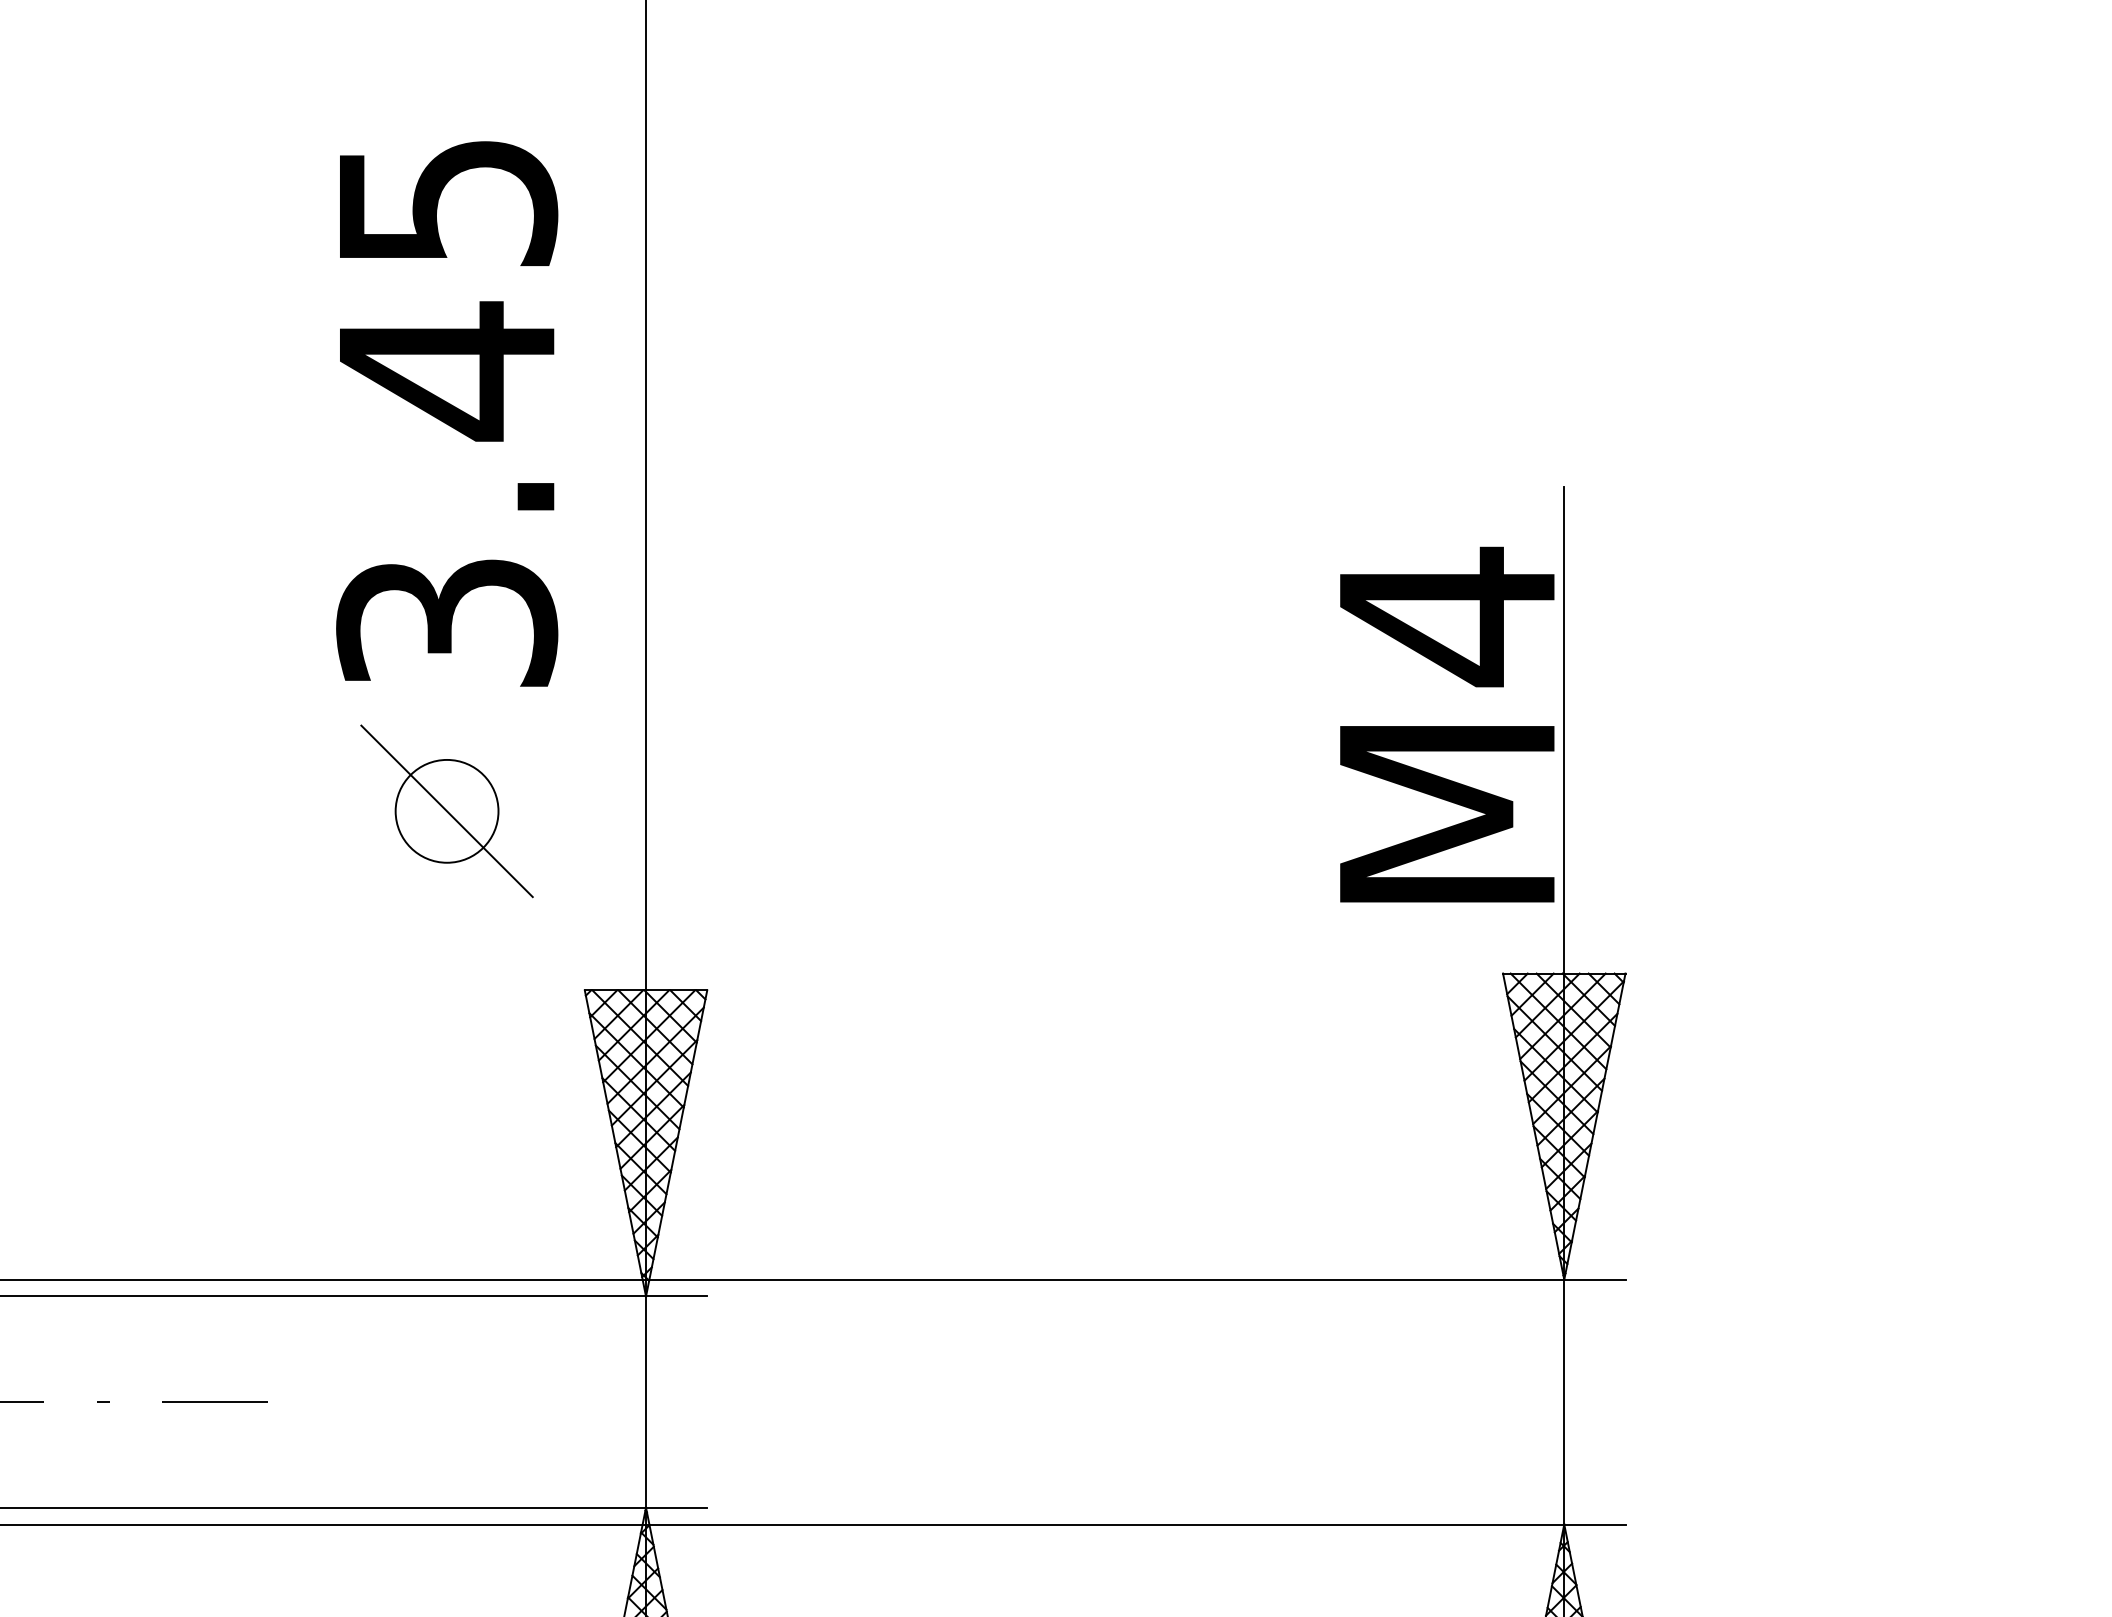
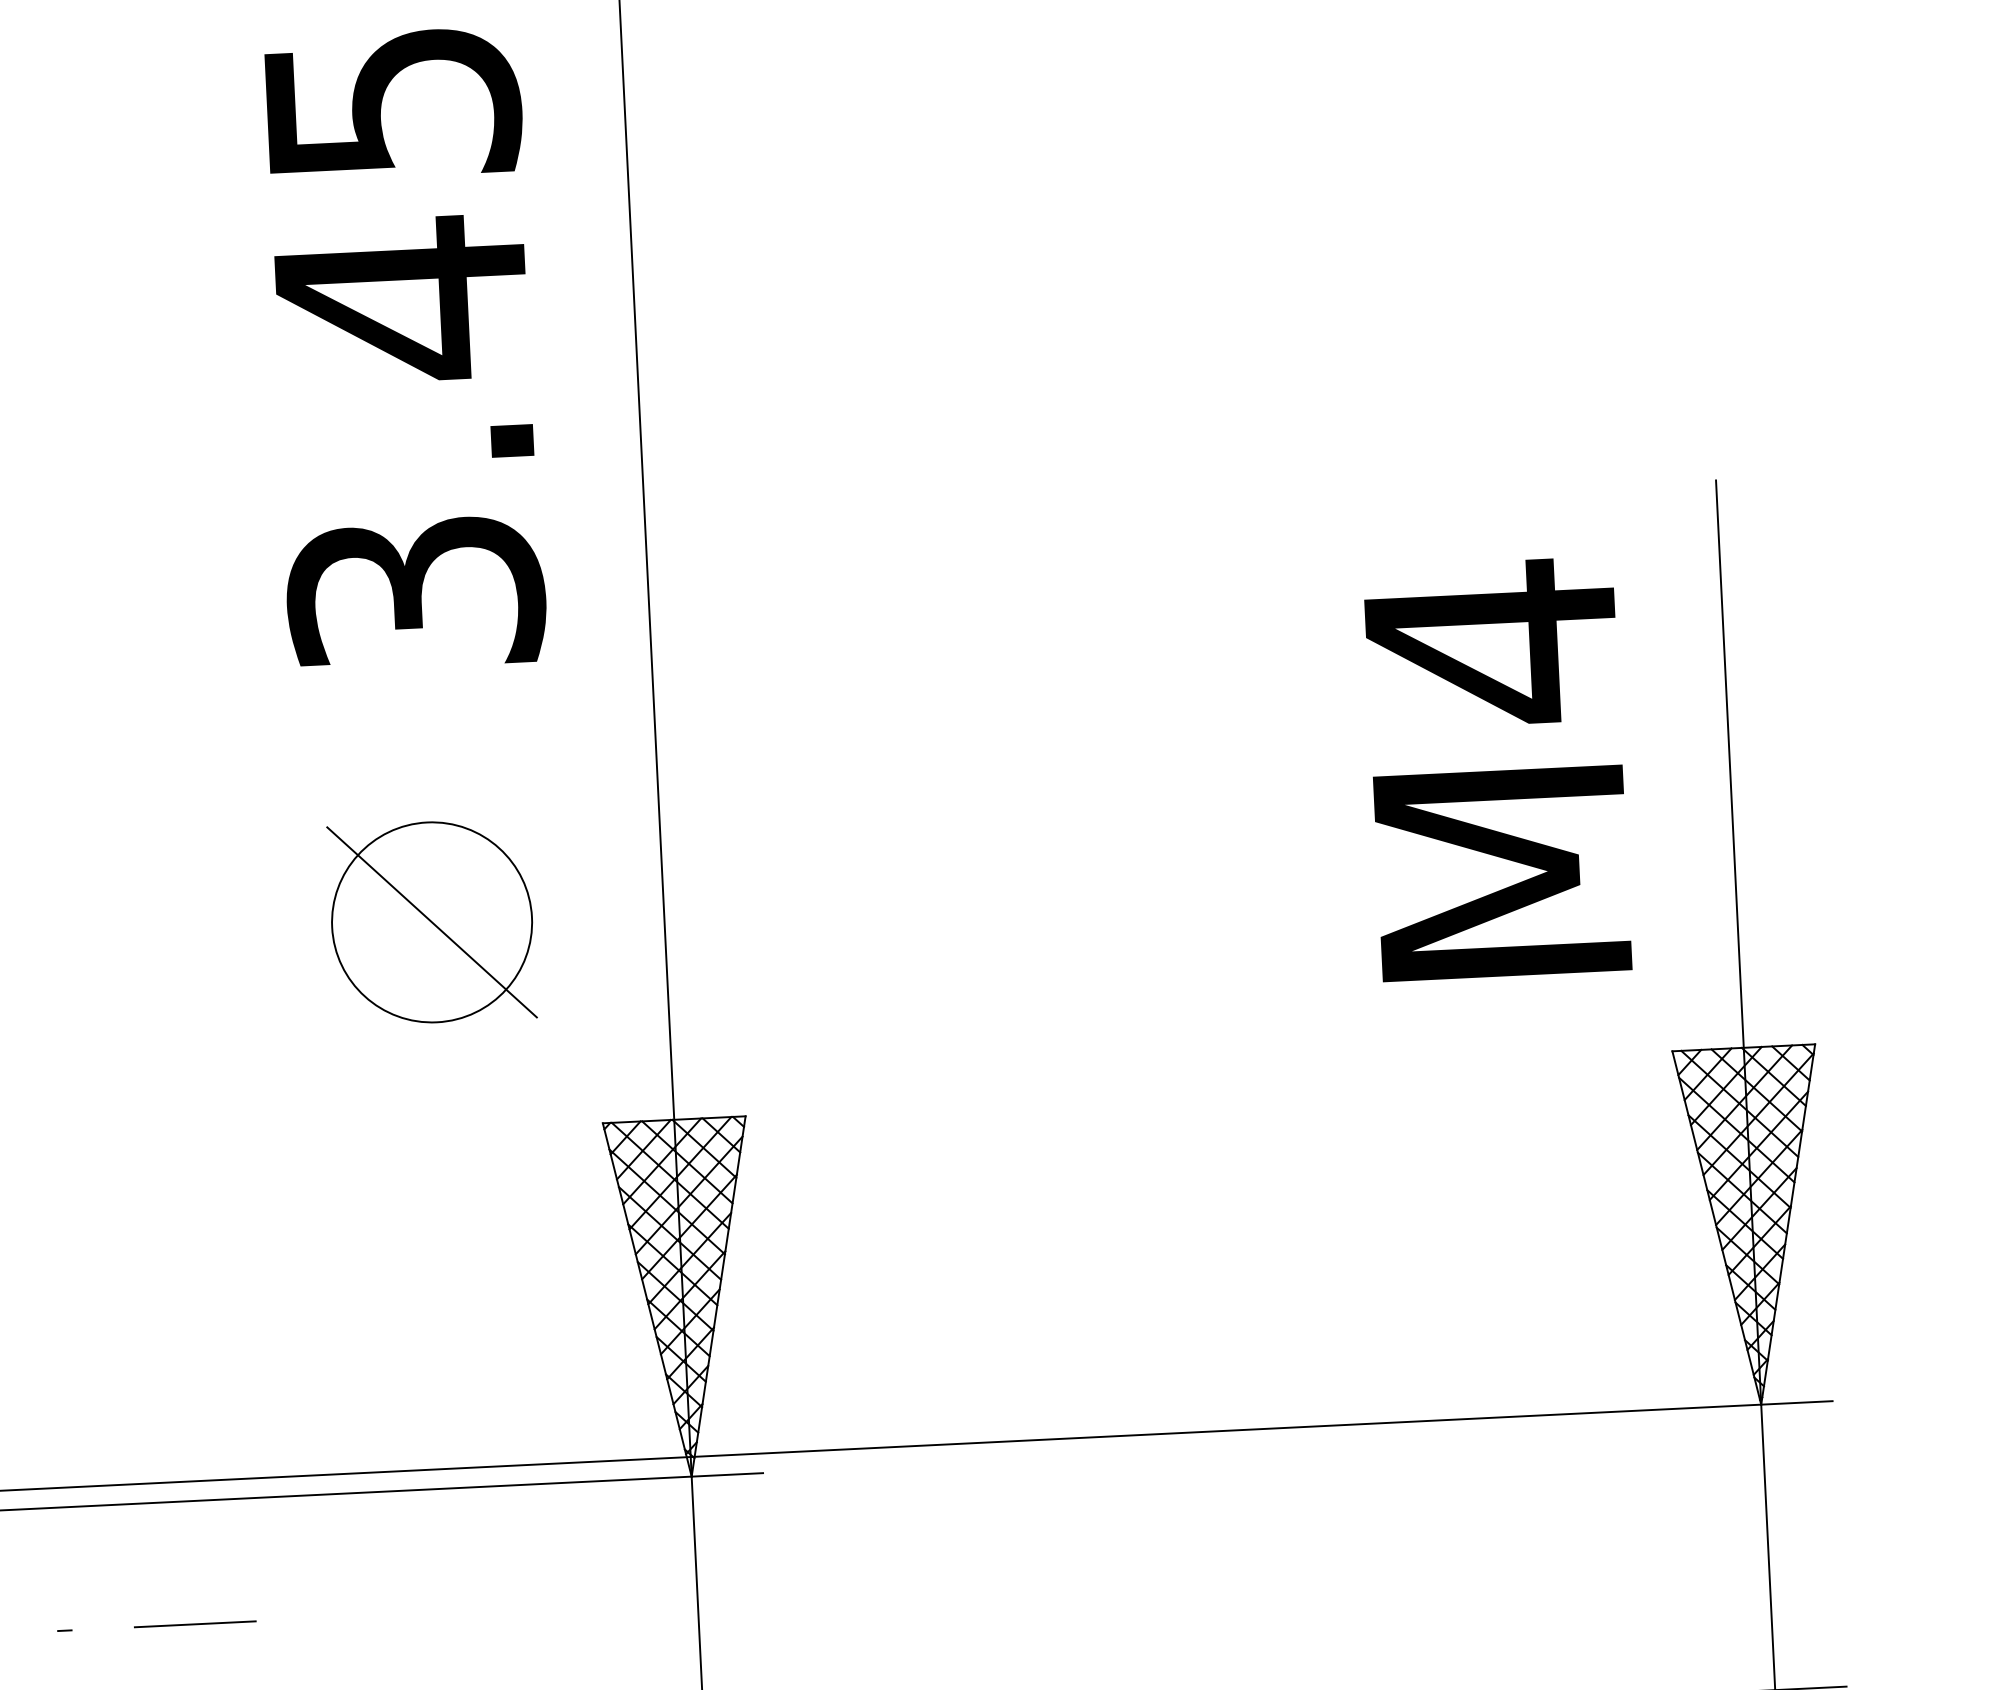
text: (447, 413) -> (404, 348), moved
text: (1447, 724) -> (1497, 768), moved
circle: (446, 811) -> (431, 922), size x1.67

